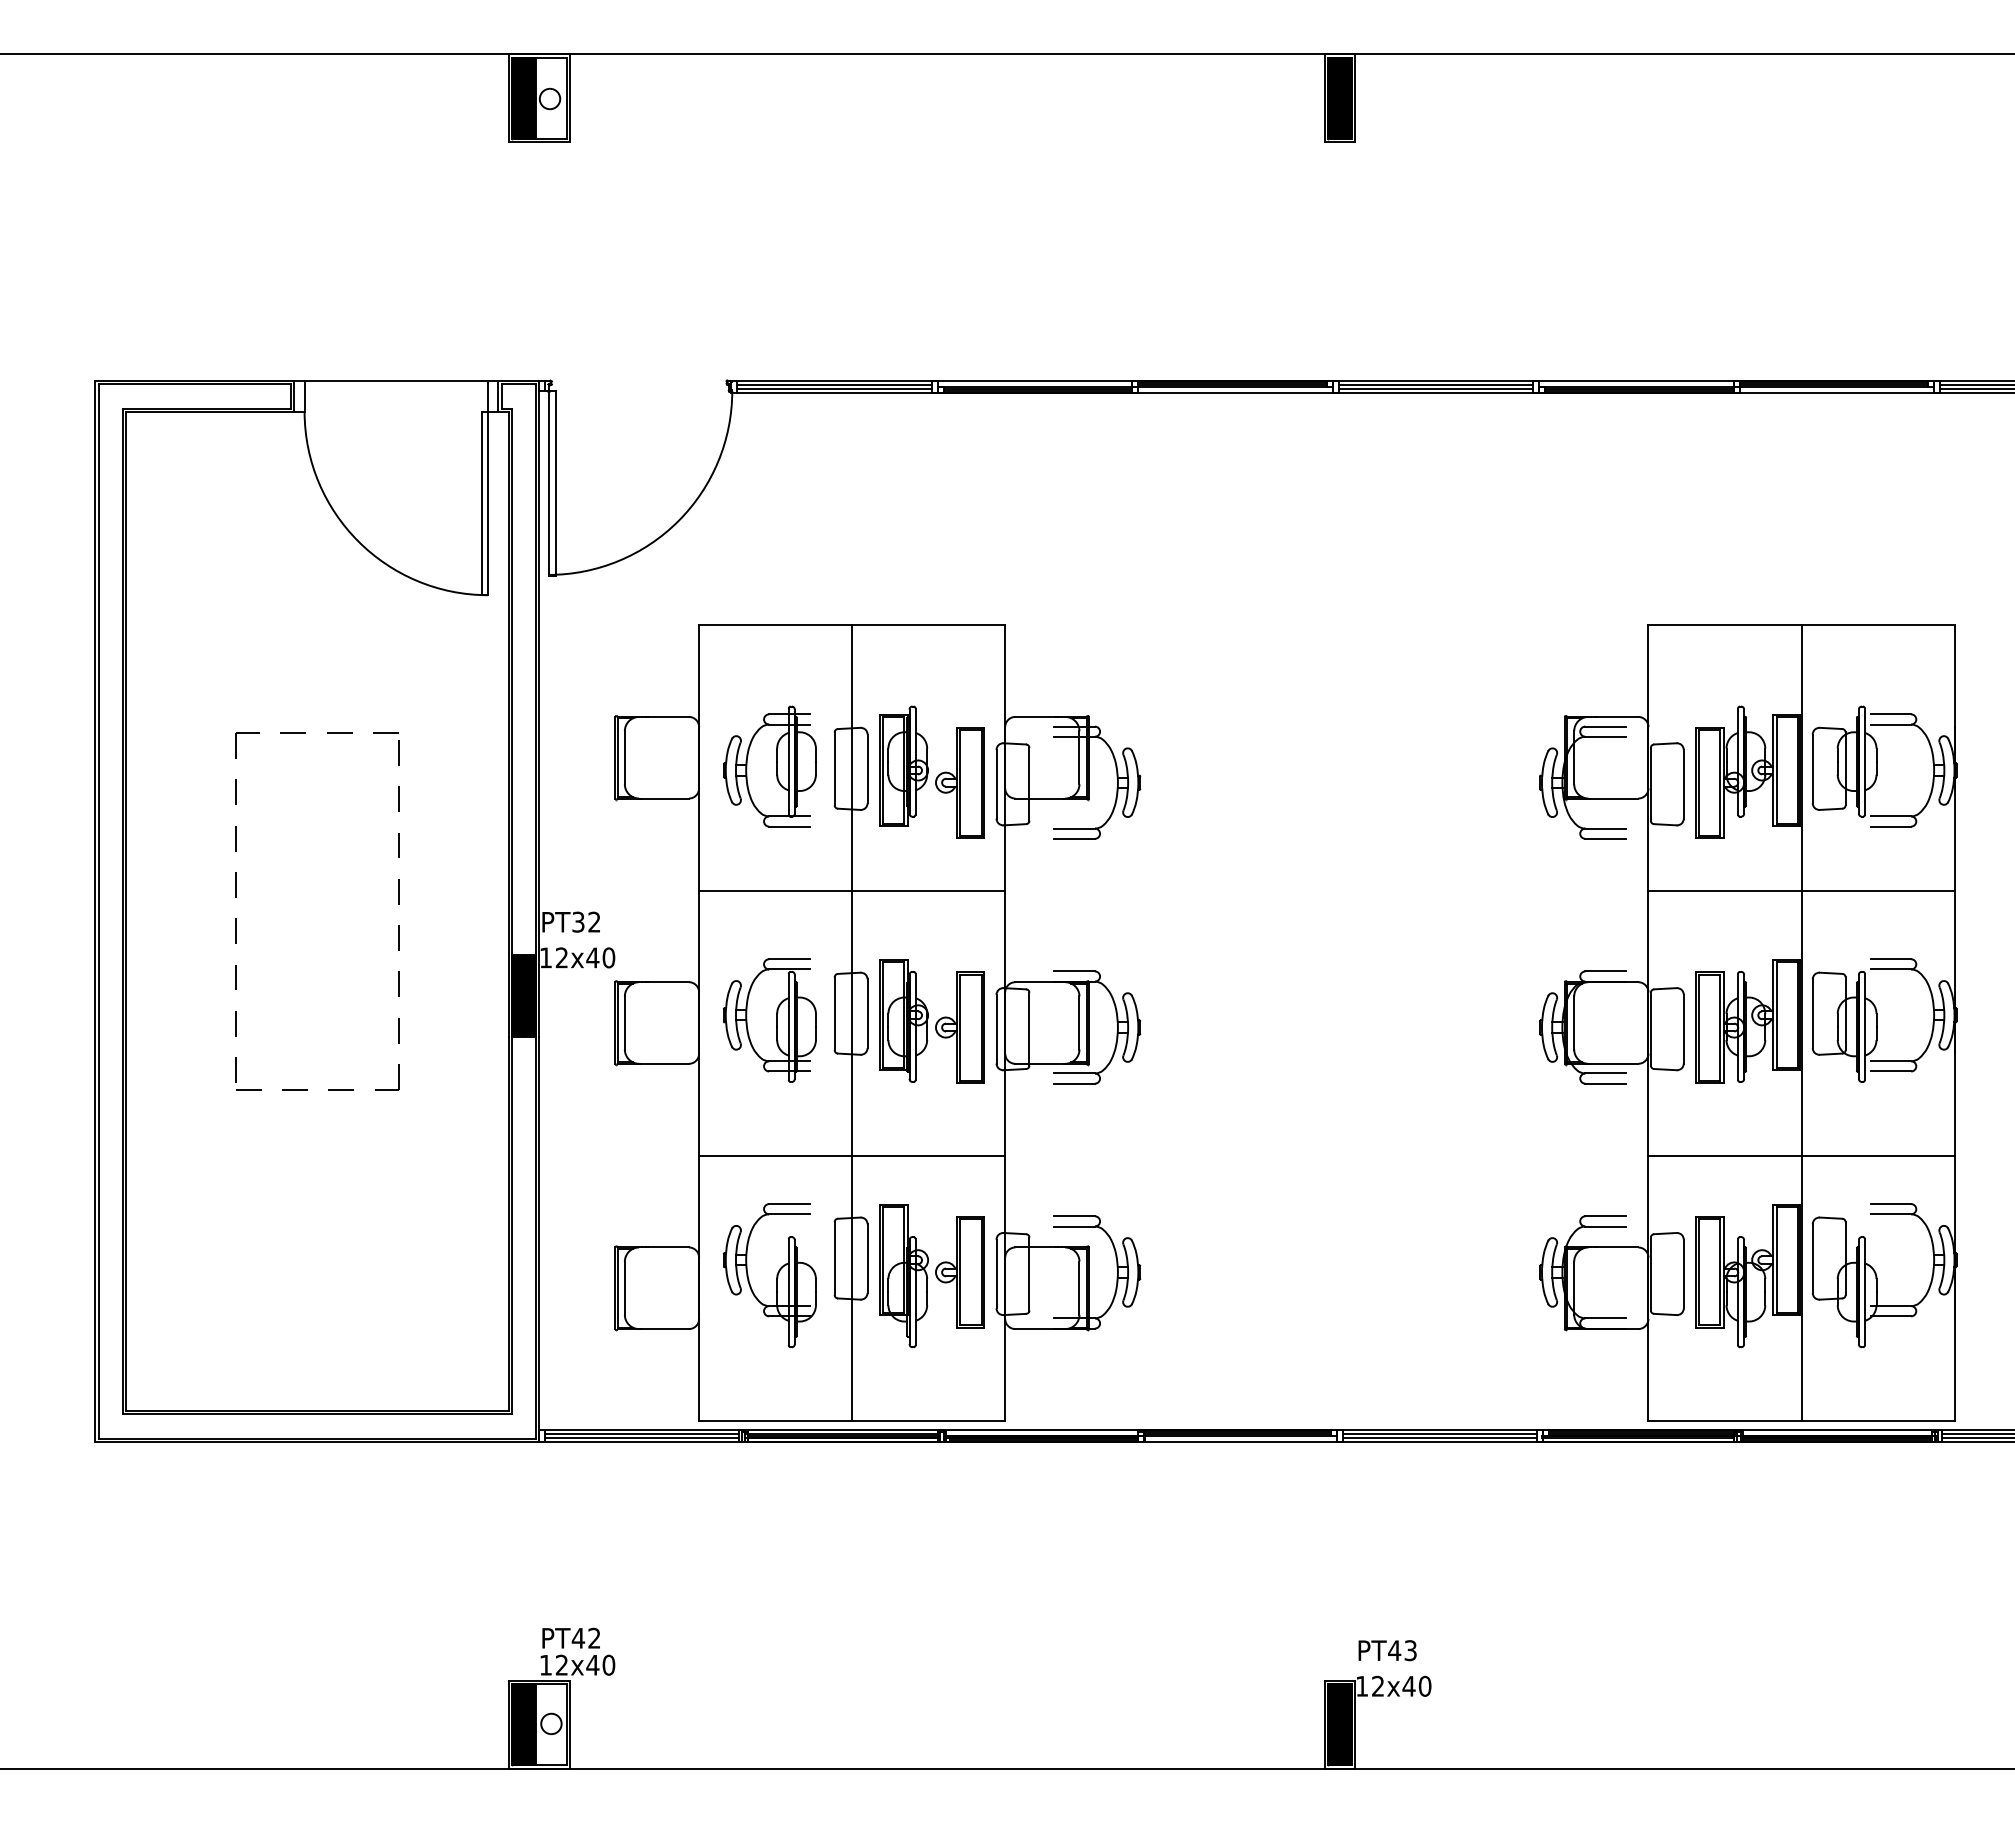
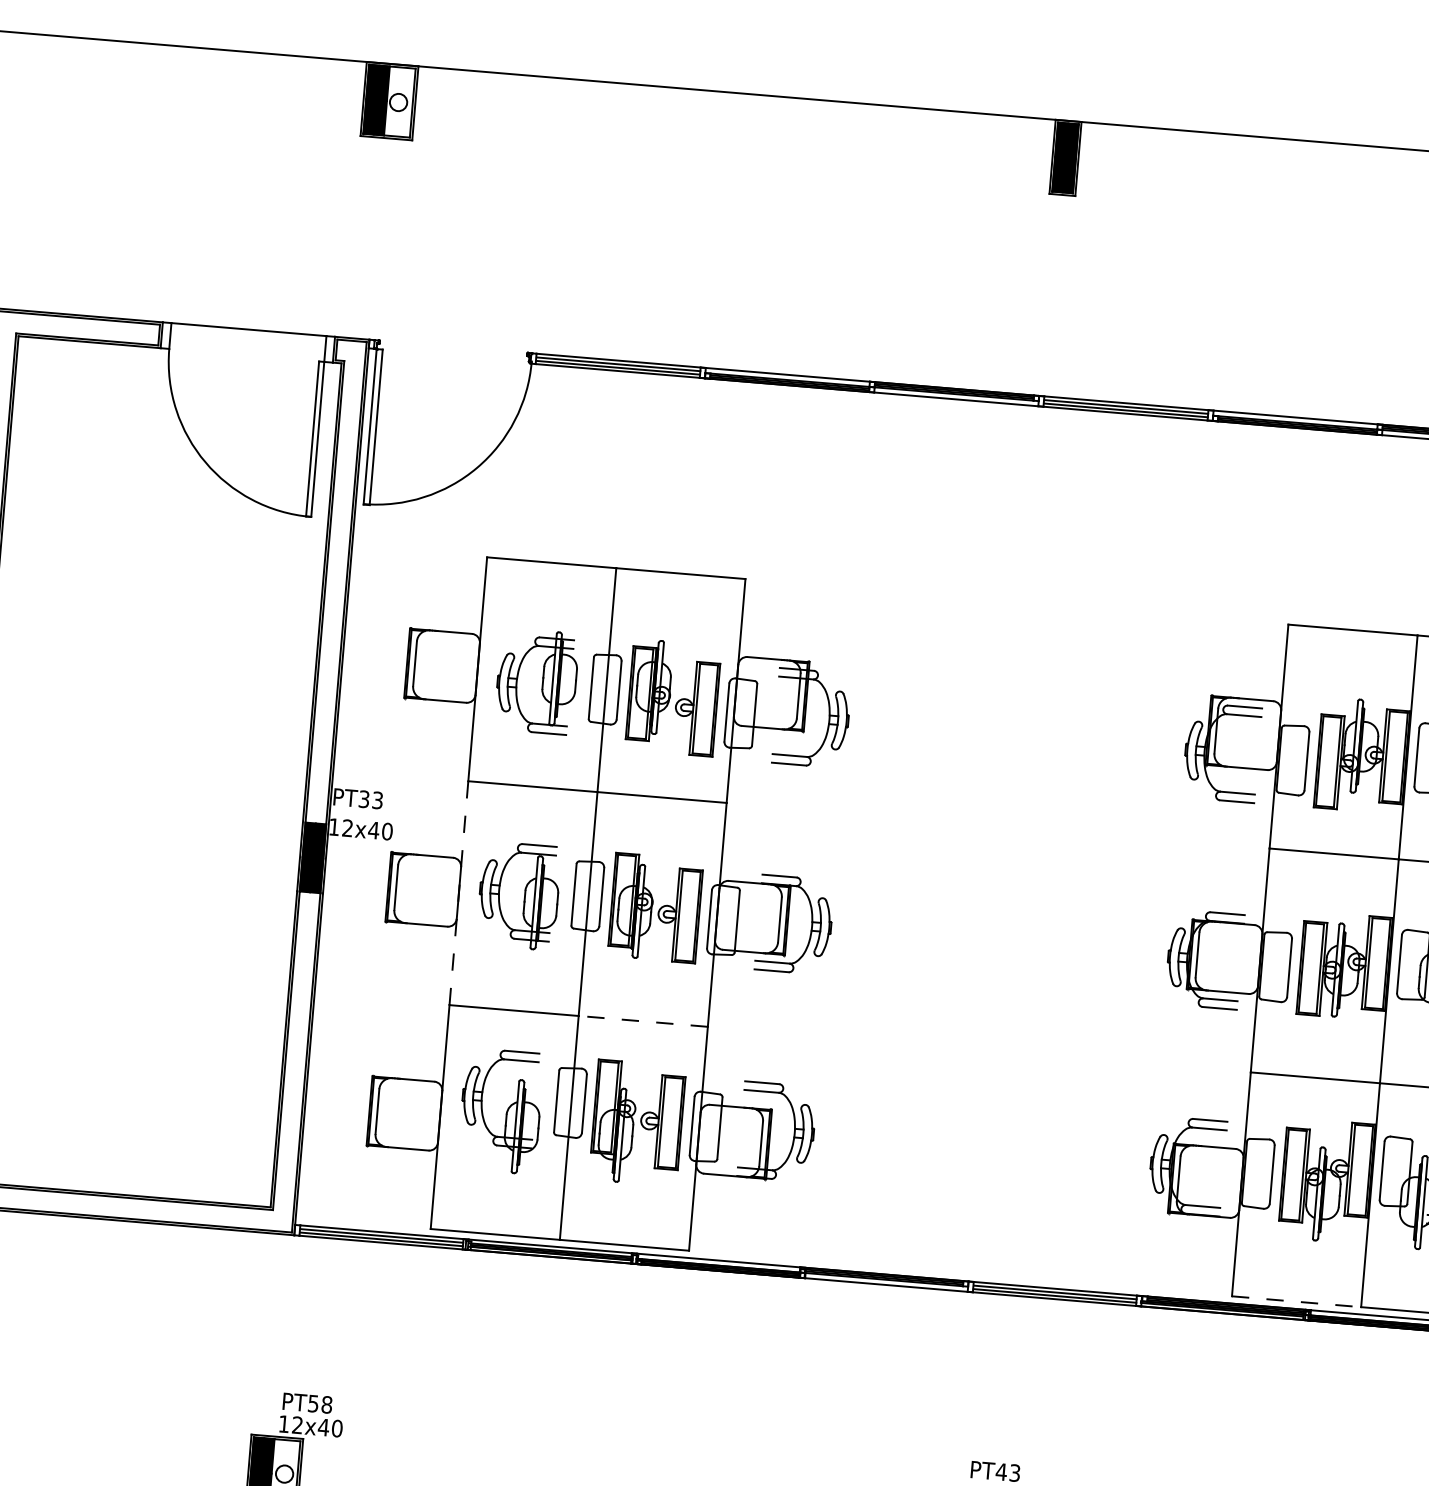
part: (398, 904) -> (213, 771), removed
text: (594, 922) -> (377, 800), PT32 -> PT33
line: (699, 1023) -> (459, 893), solid -> dashed
line: (928, 1155) -> (643, 1021), solid -> dashed
line: (1724, 1421) -> (1296, 1301), solid -> dashed
text: (585, 1637) -> (319, 1403), PT42 -> PT58

